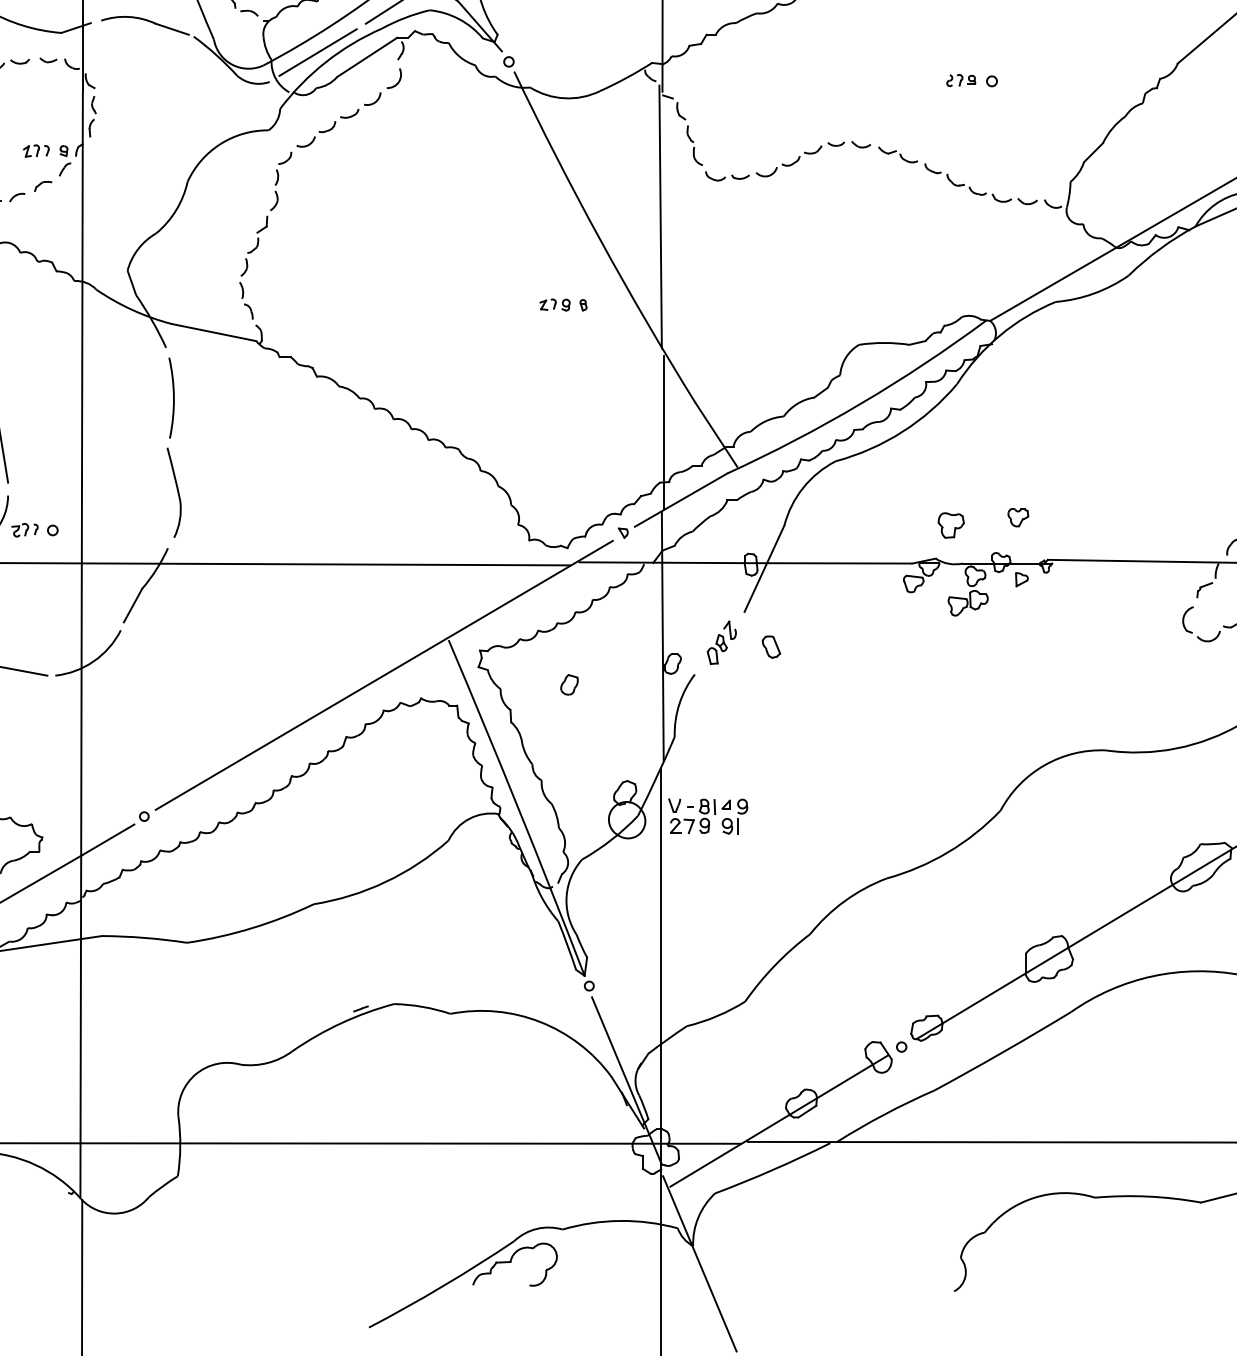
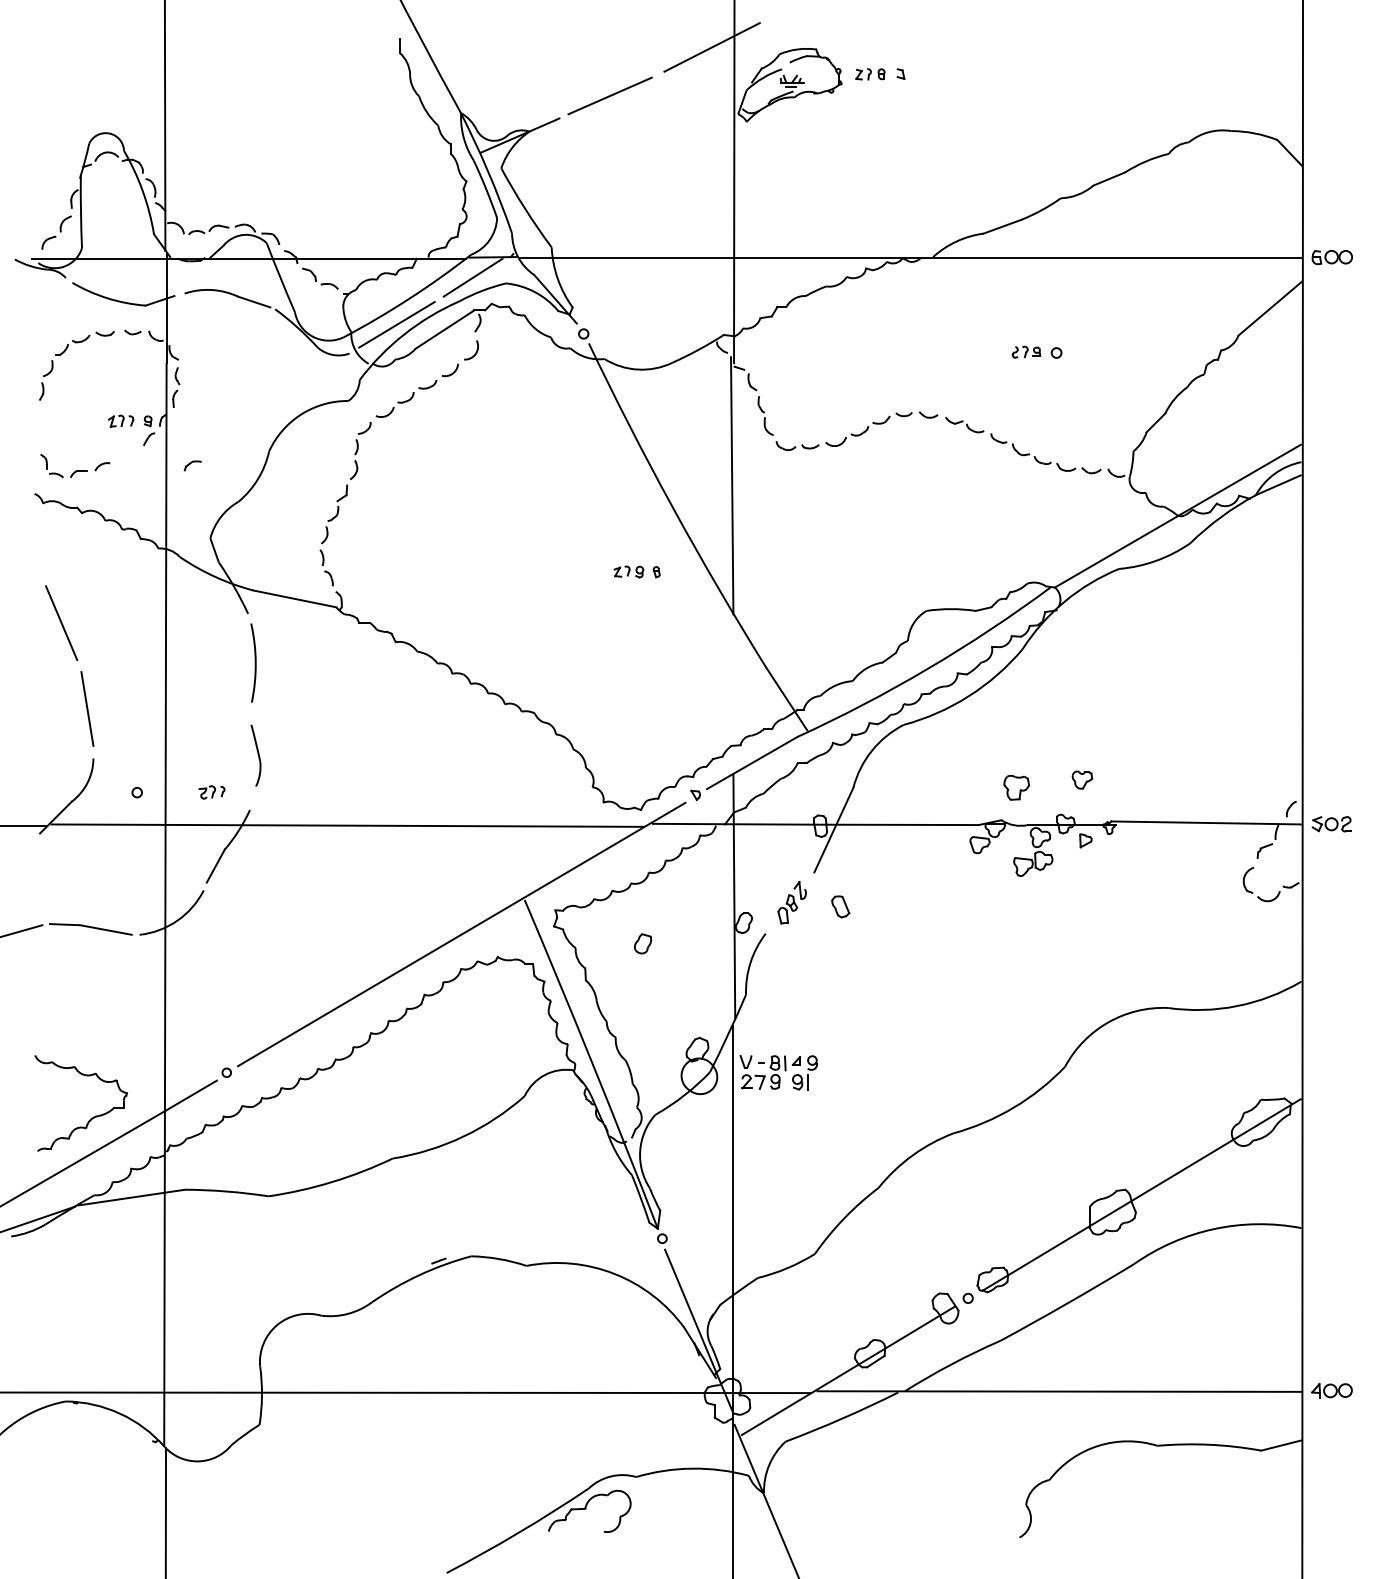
part: (42, 186) -> (192, 465), moved
line: (663, 432) -> (735, 696), removed
part: (173, 492) -> (255, 755), size x0.7
part: (24, 530) -> (211, 792), moved

